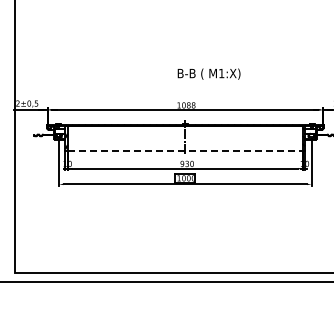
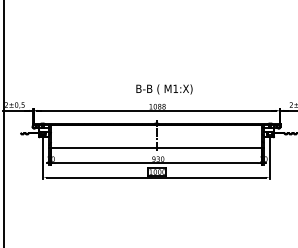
text: (208, 73) -> (163, 88), moved
line: (185, 151) -> (156, 148), dashed -> solid

